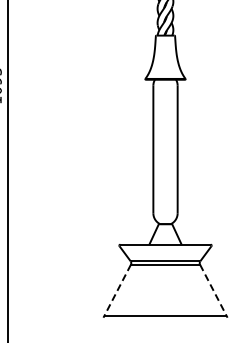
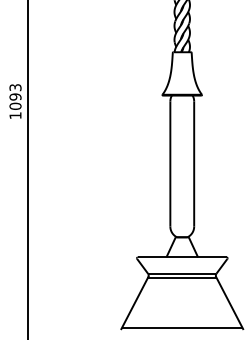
line: (116, 291) -> (134, 303), dashed -> solid
line: (213, 291) -> (229, 303), dashed -> solid

